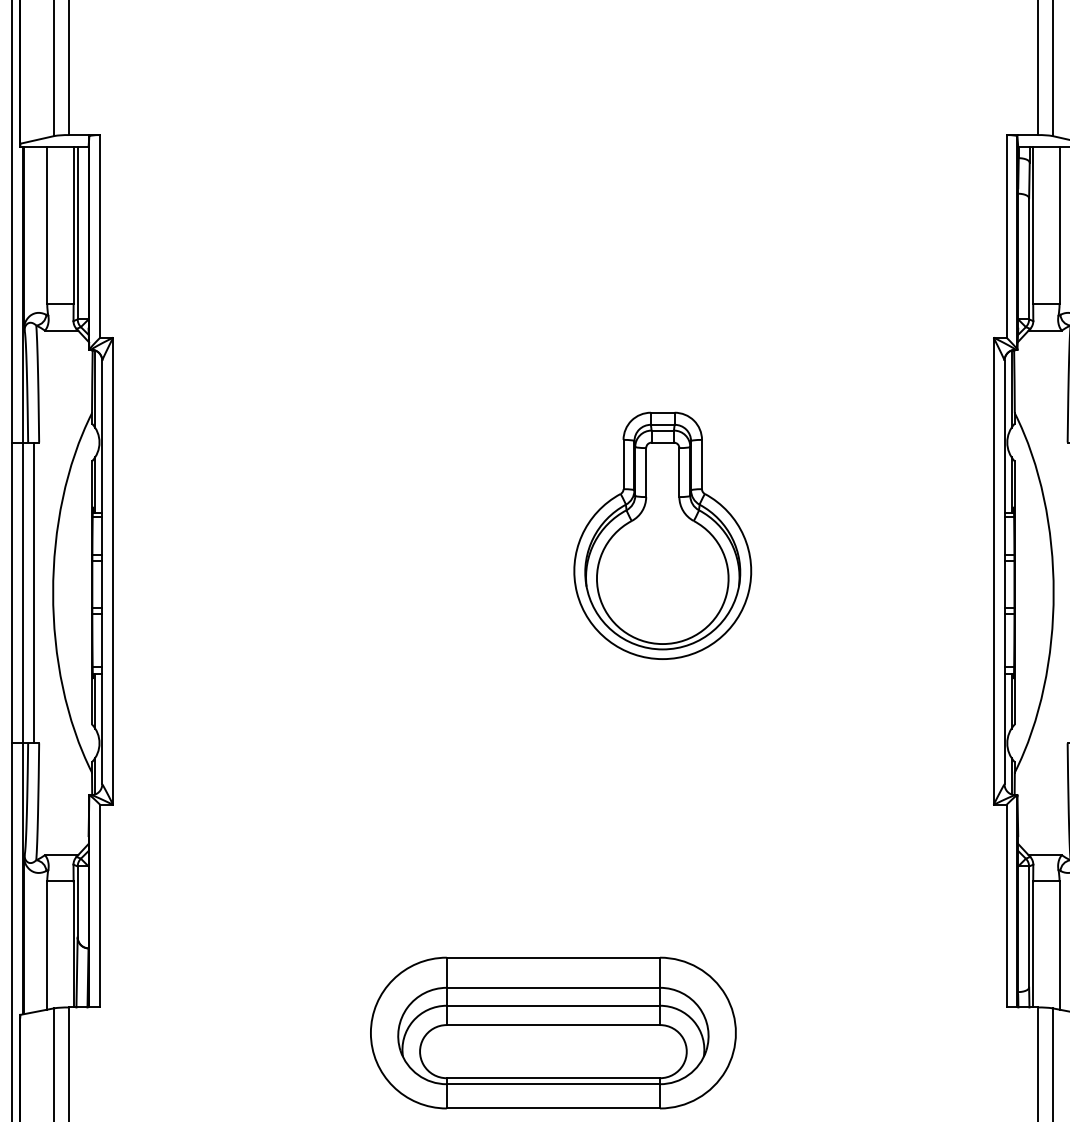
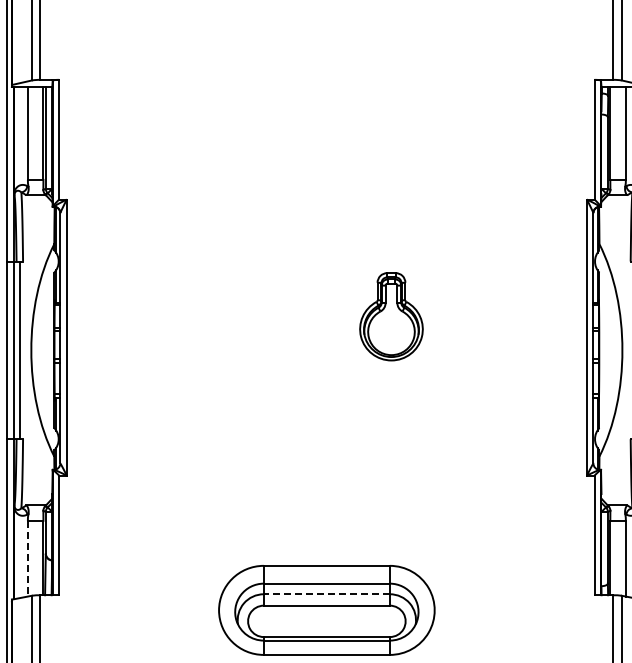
part: (662, 535) -> (391, 316), size x0.6
line: (46, 945) -> (27, 558), solid -> dashed
line: (552, 1006) -> (326, 594), solid -> dashed

